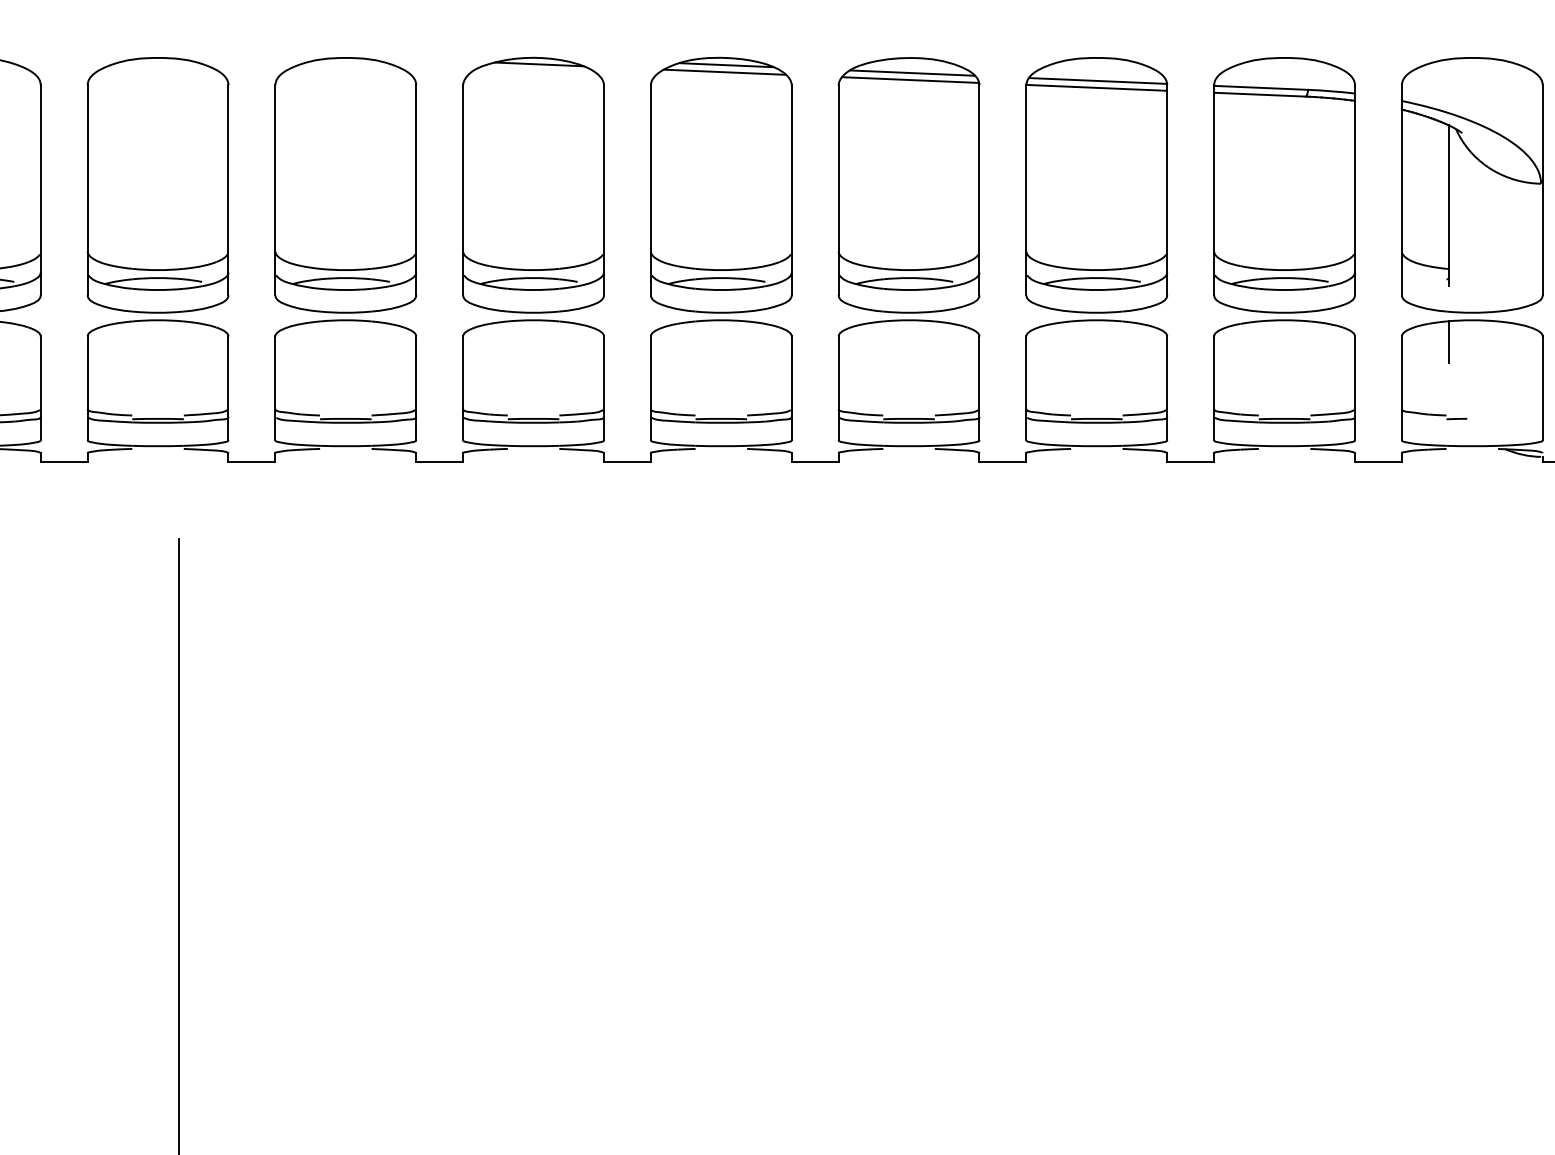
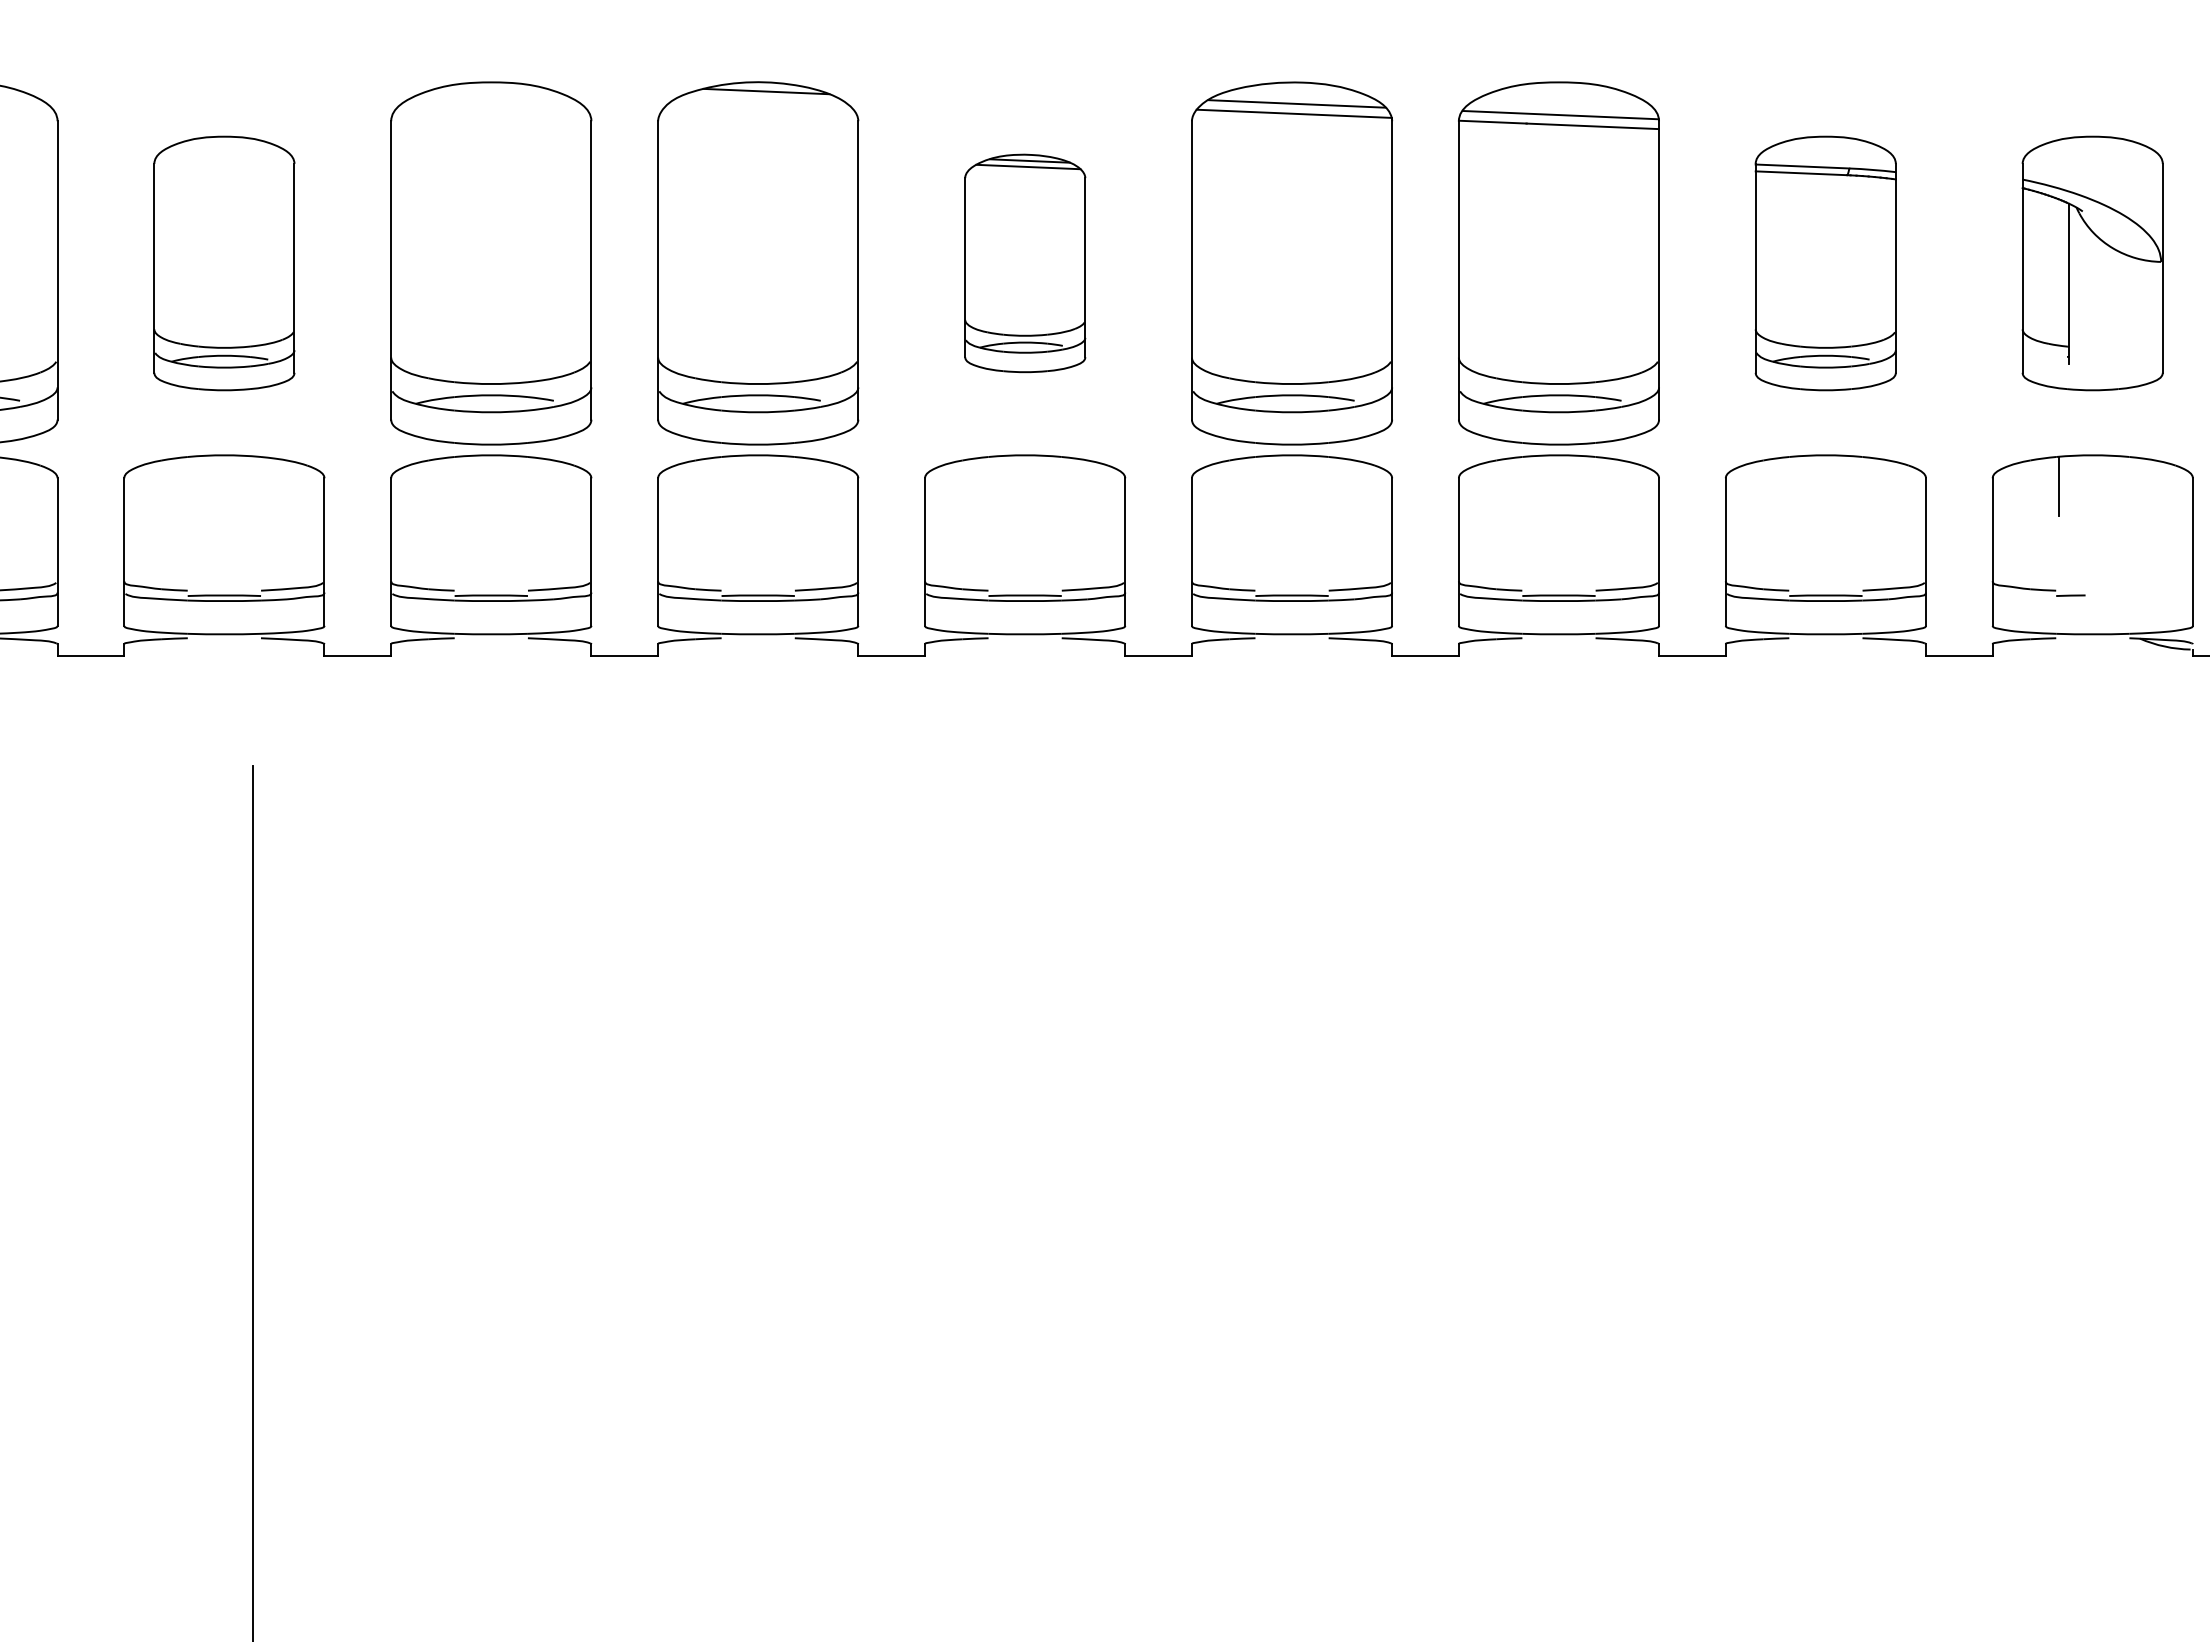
part: (158, 185) -> (224, 263), size x0.7
part: (721, 185) -> (1025, 263), size x0.6
part: (1284, 185) -> (1825, 263), size x0.7
part: (1472, 185) -> (2092, 263), size x0.7

